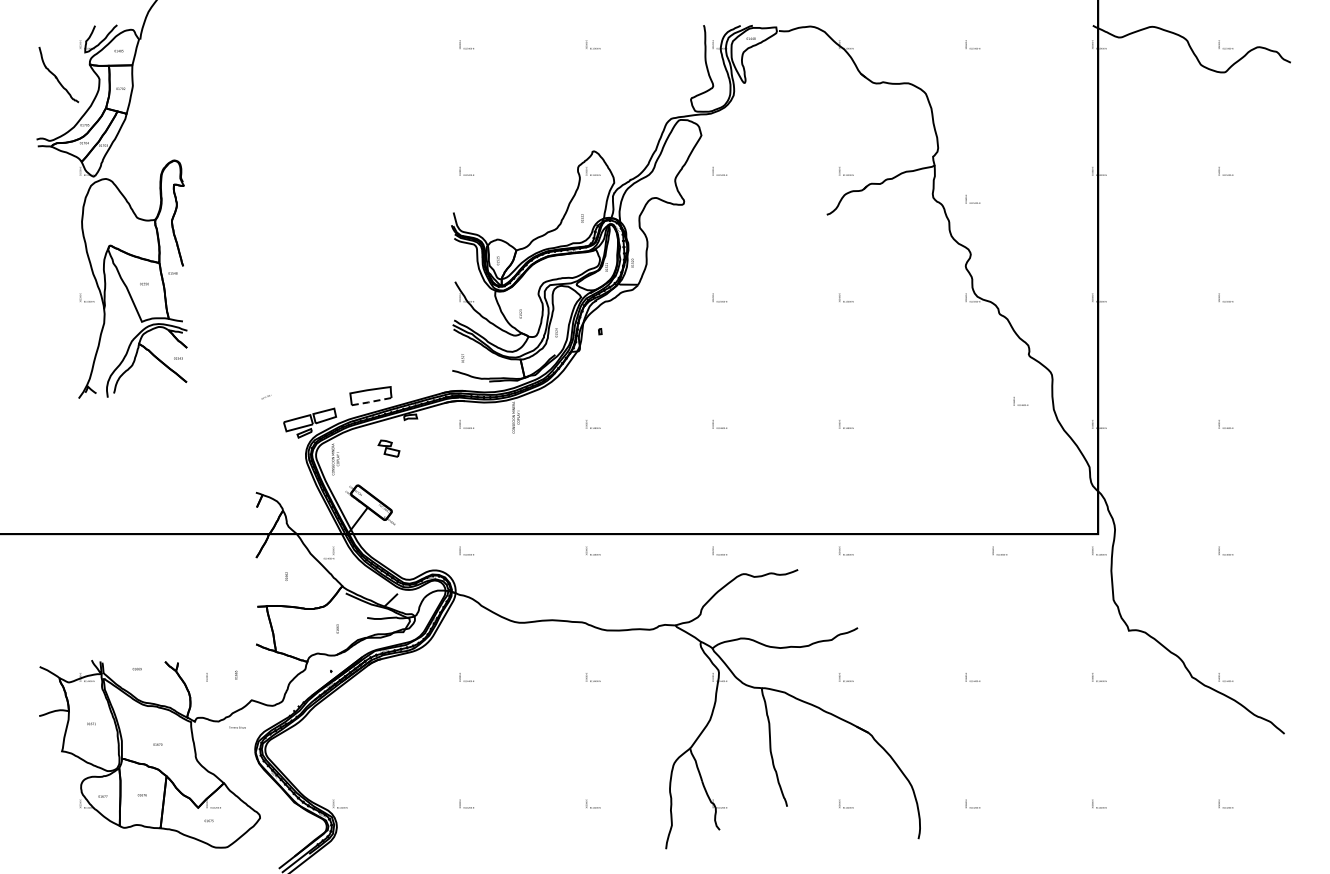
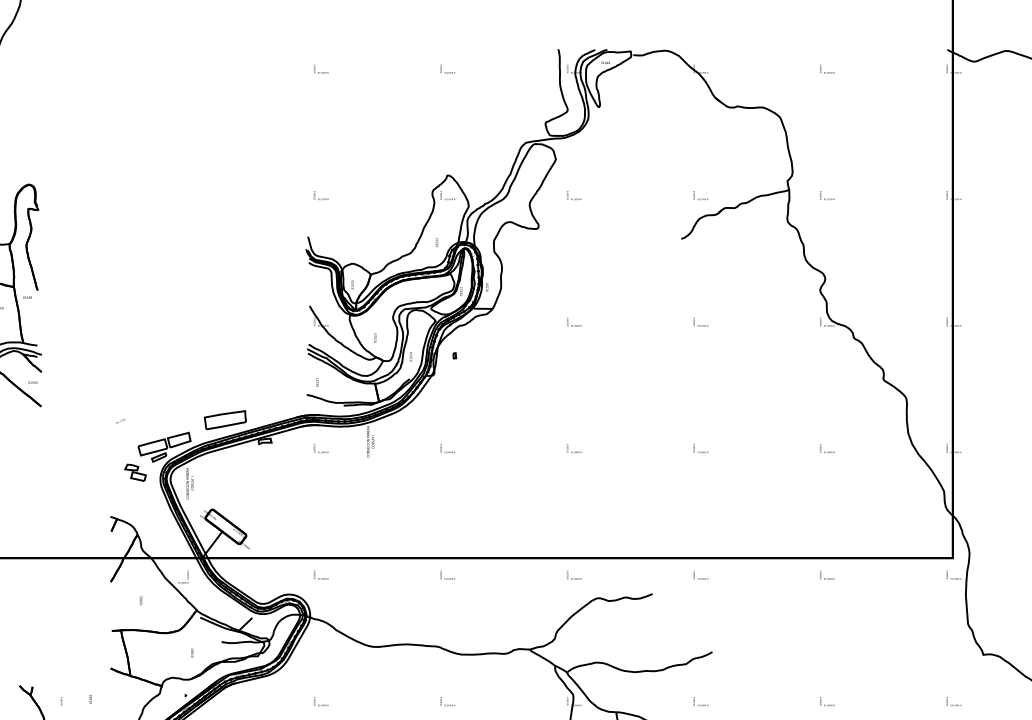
text: (972, 199) -> (826, 195), moved
line: (371, 401) -> (225, 425), dashed -> solid
text: (1020, 401) -> (826, 448), moved
part: (388, 448) -> (134, 472), moved
text: (999, 550) -> (826, 574), moved

